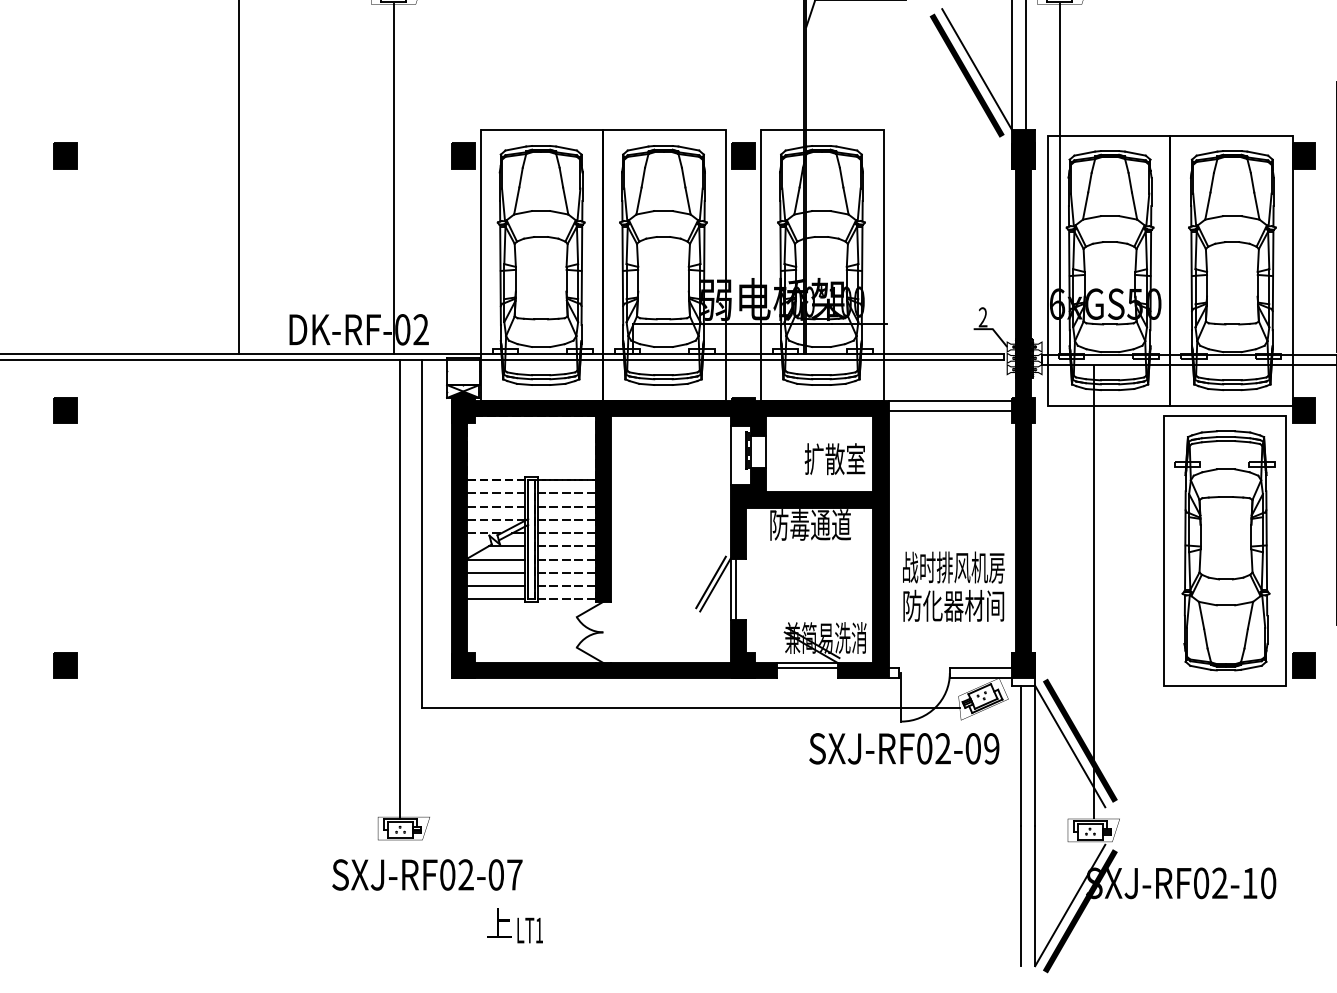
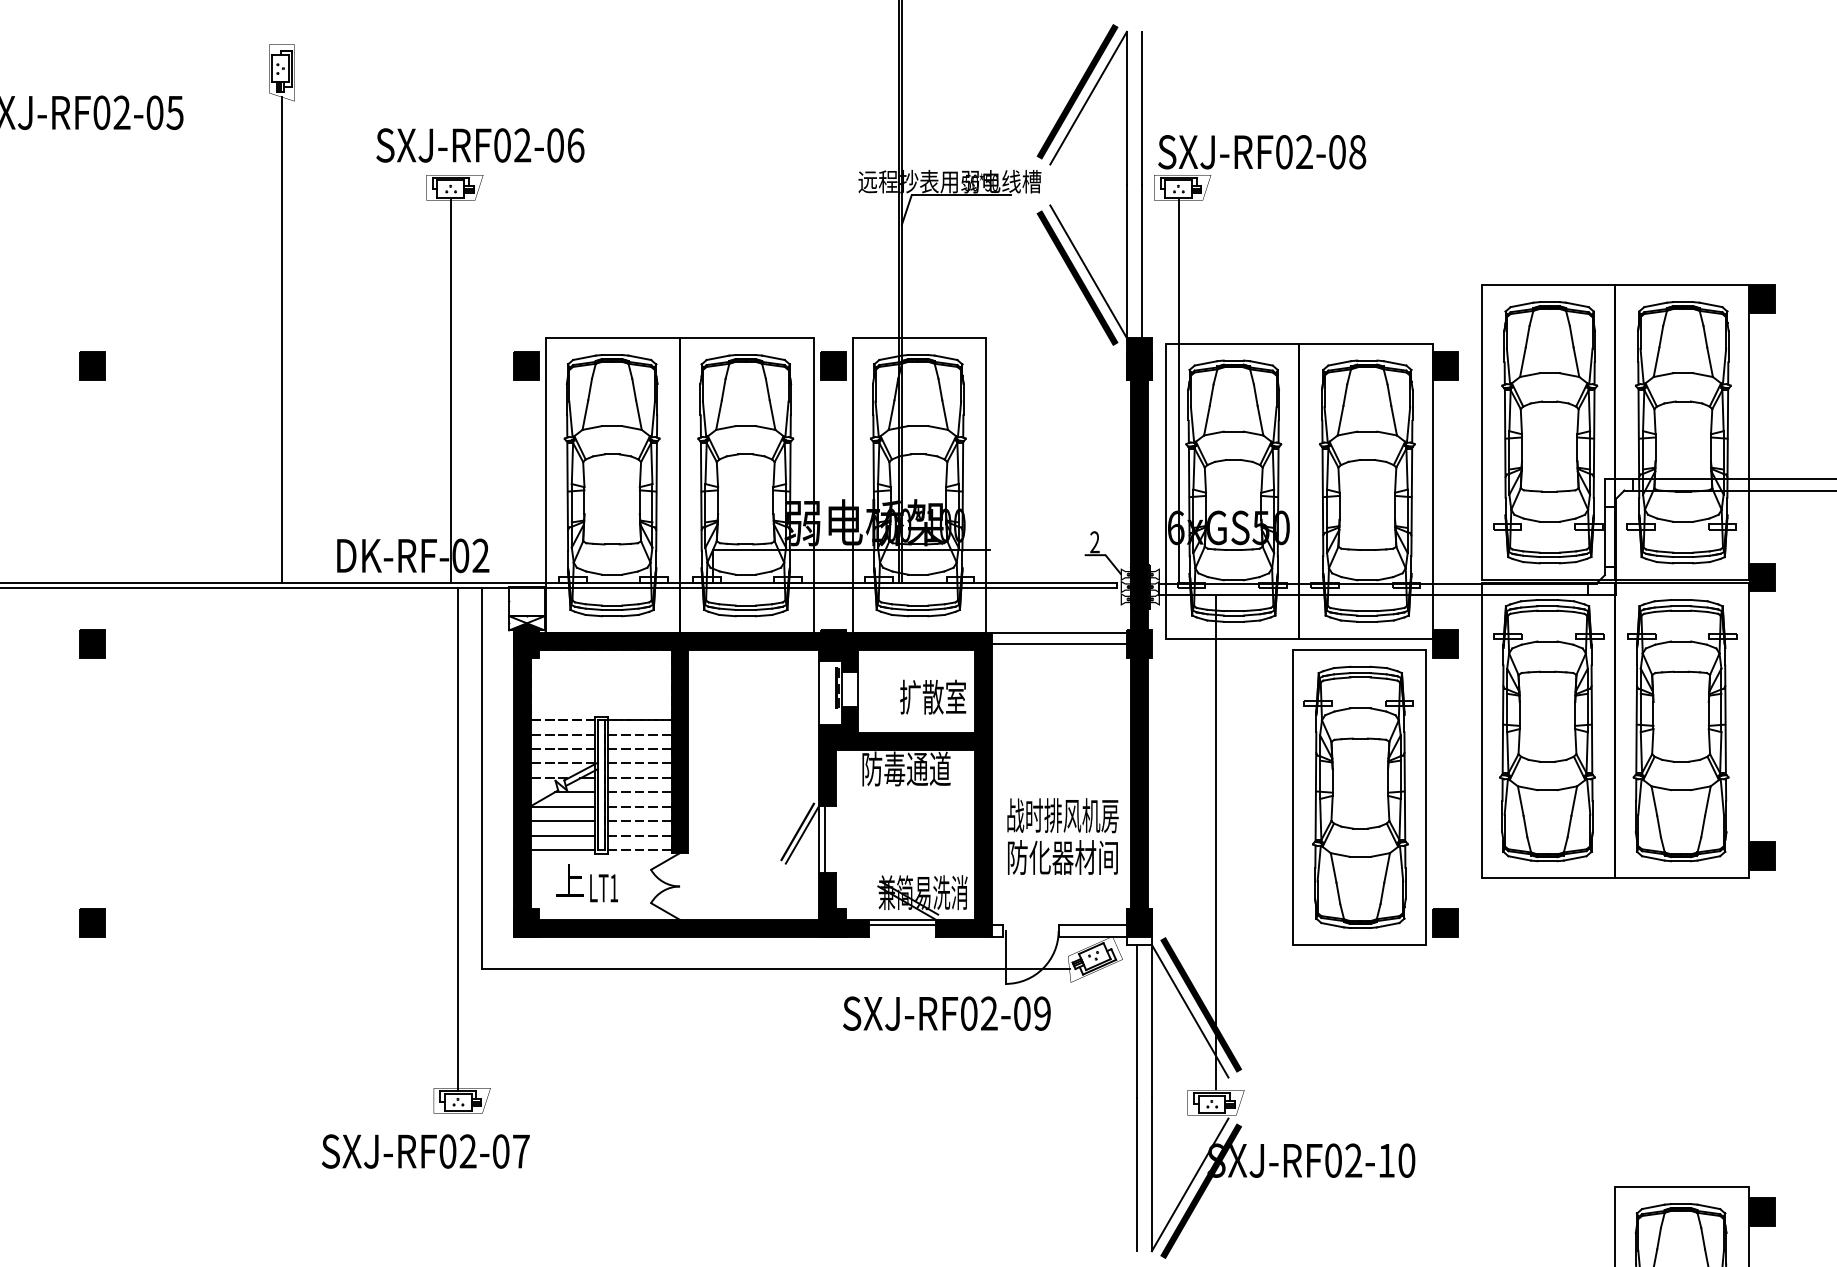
text: (903, 748) -> (946, 1013), moved
text: (427, 874) -> (425, 1151), moved
text: (514, 926) -> (586, 883), moved

